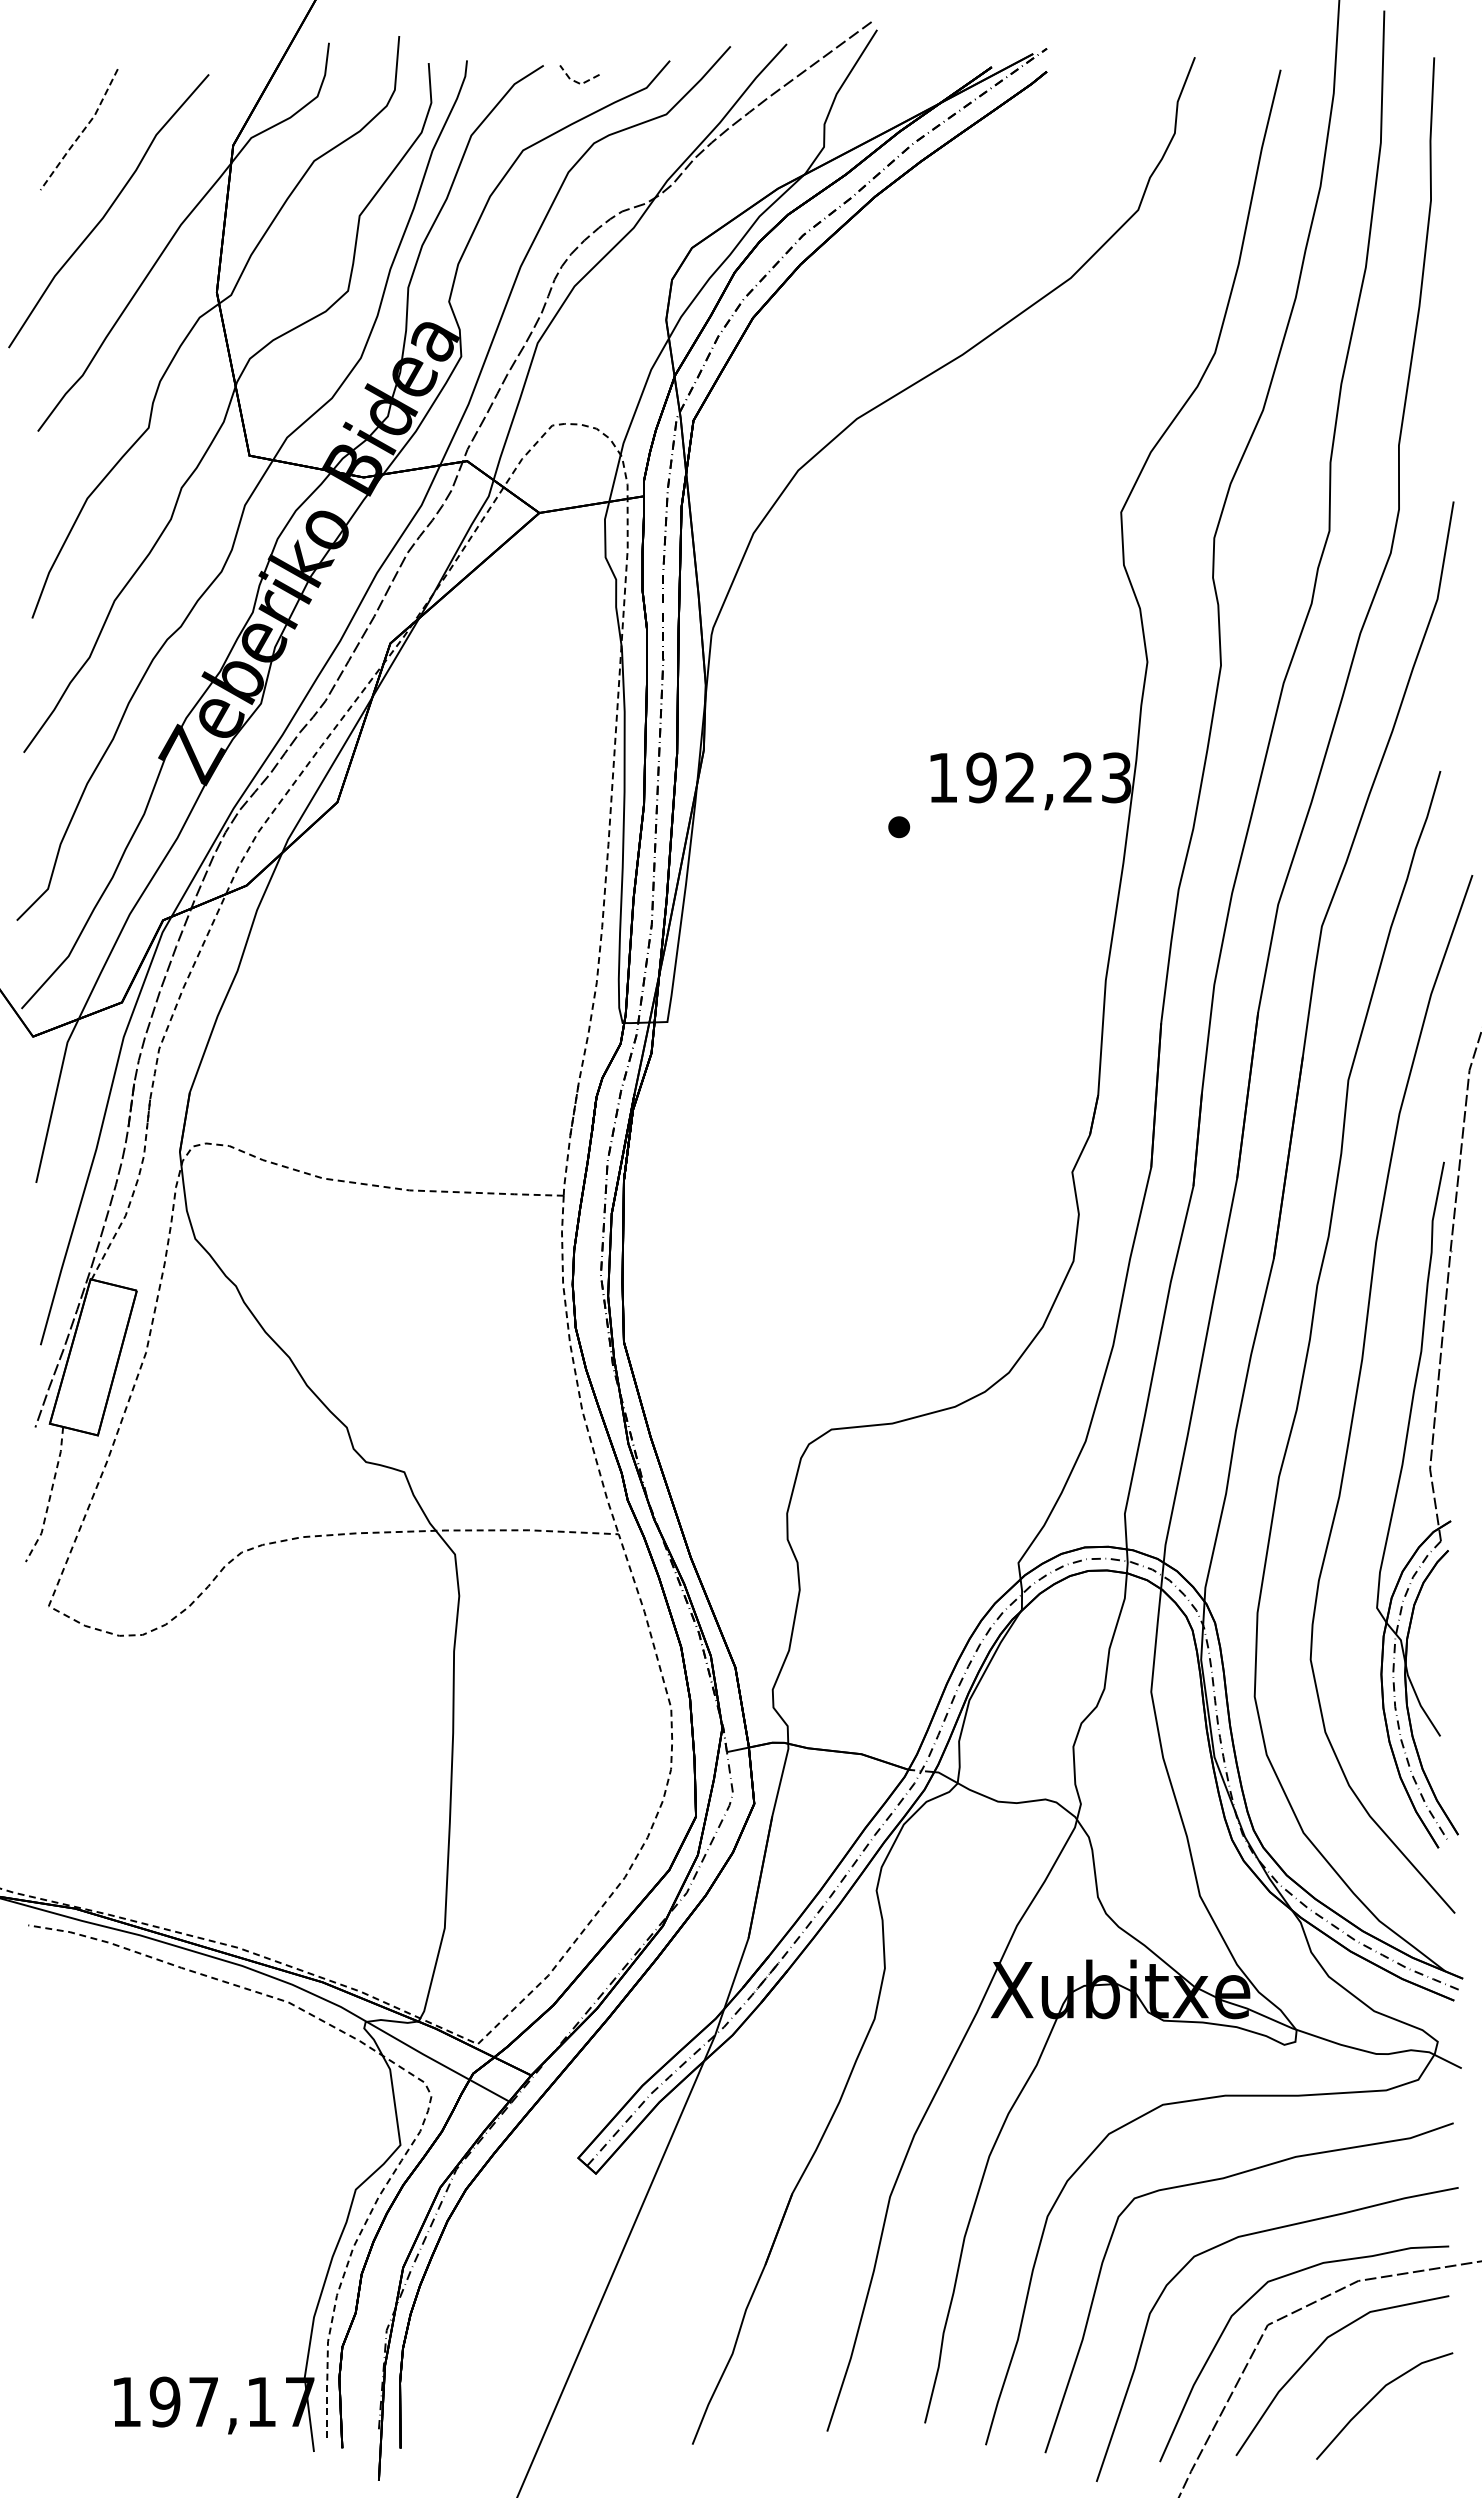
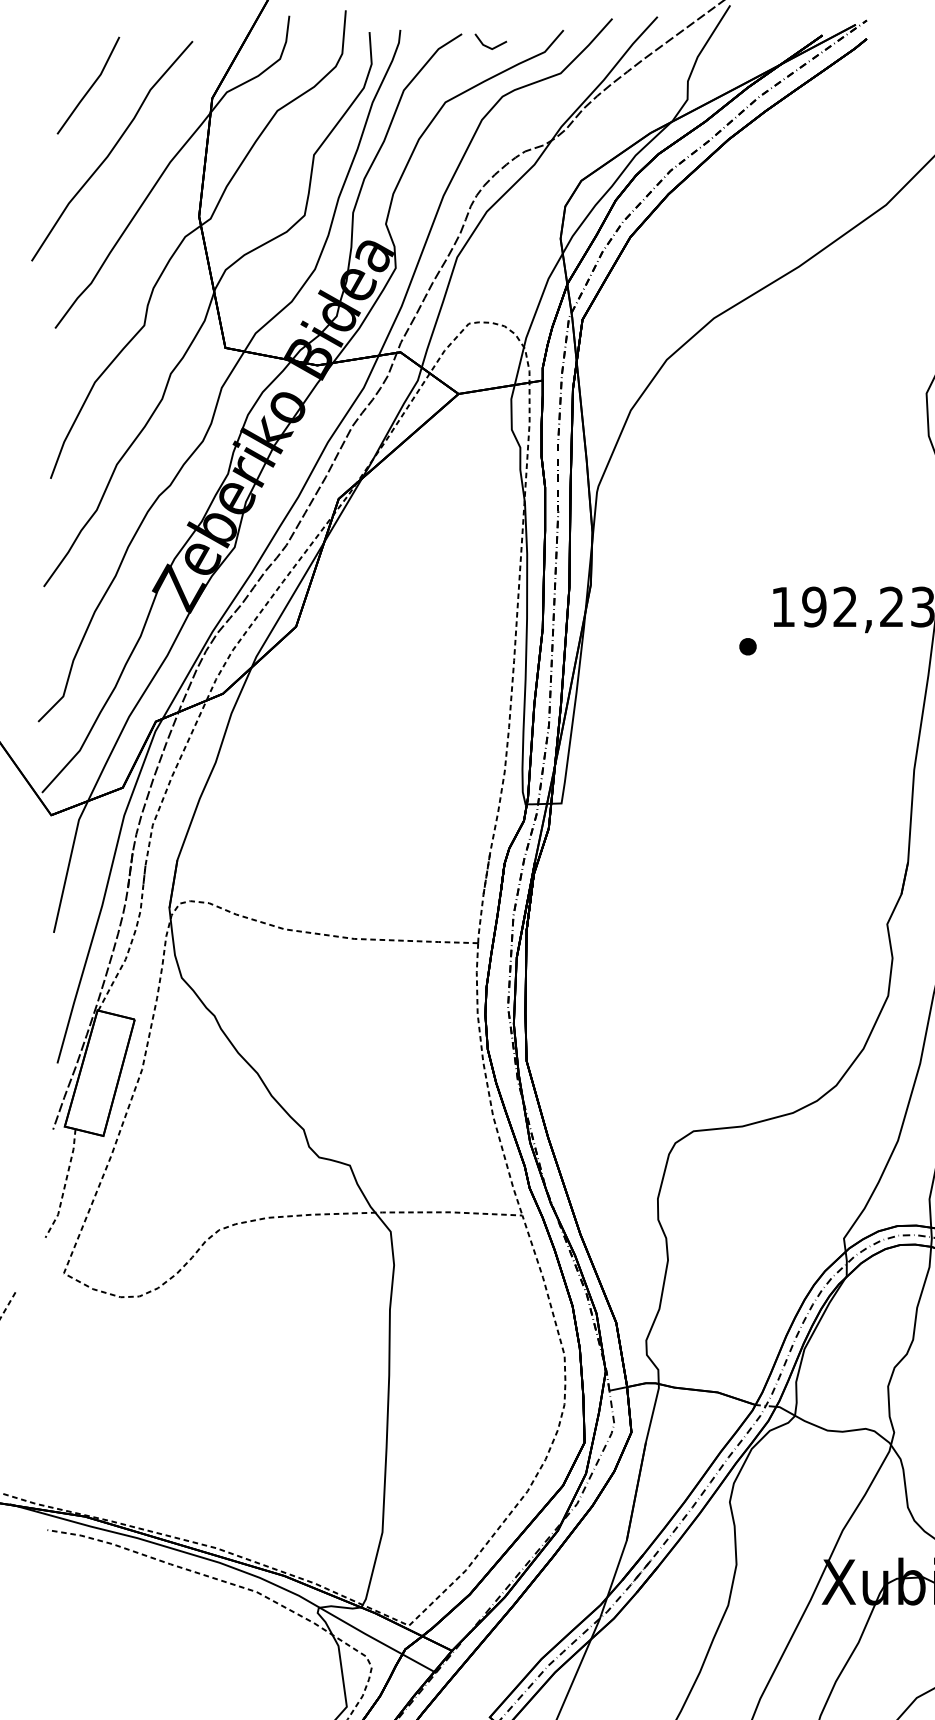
line: (576, 82) -> (488, 47), dashed -> solid
line: (82, 131) -> (91, 87), dashed -> solid

